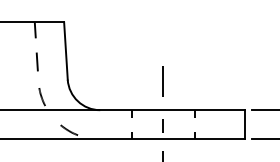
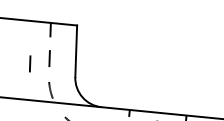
line: (15, 69) -> (29, 63), added
line: (163, 81) -> (160, 87), removed

